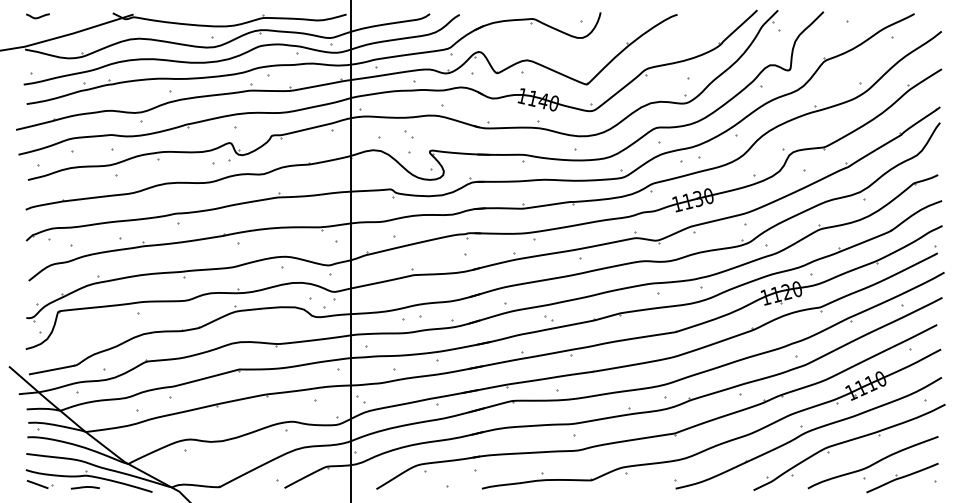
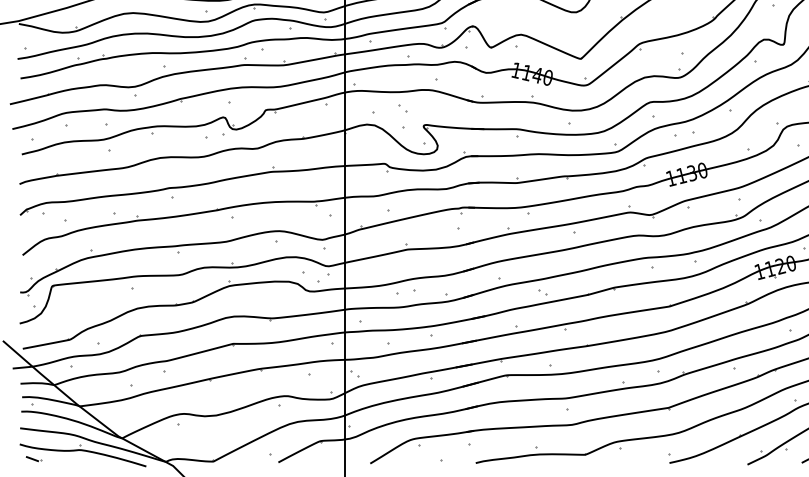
part: (39, 484) -> (33, 458), size x0.6
curve: (84, 487) -> (78, 461), removed

